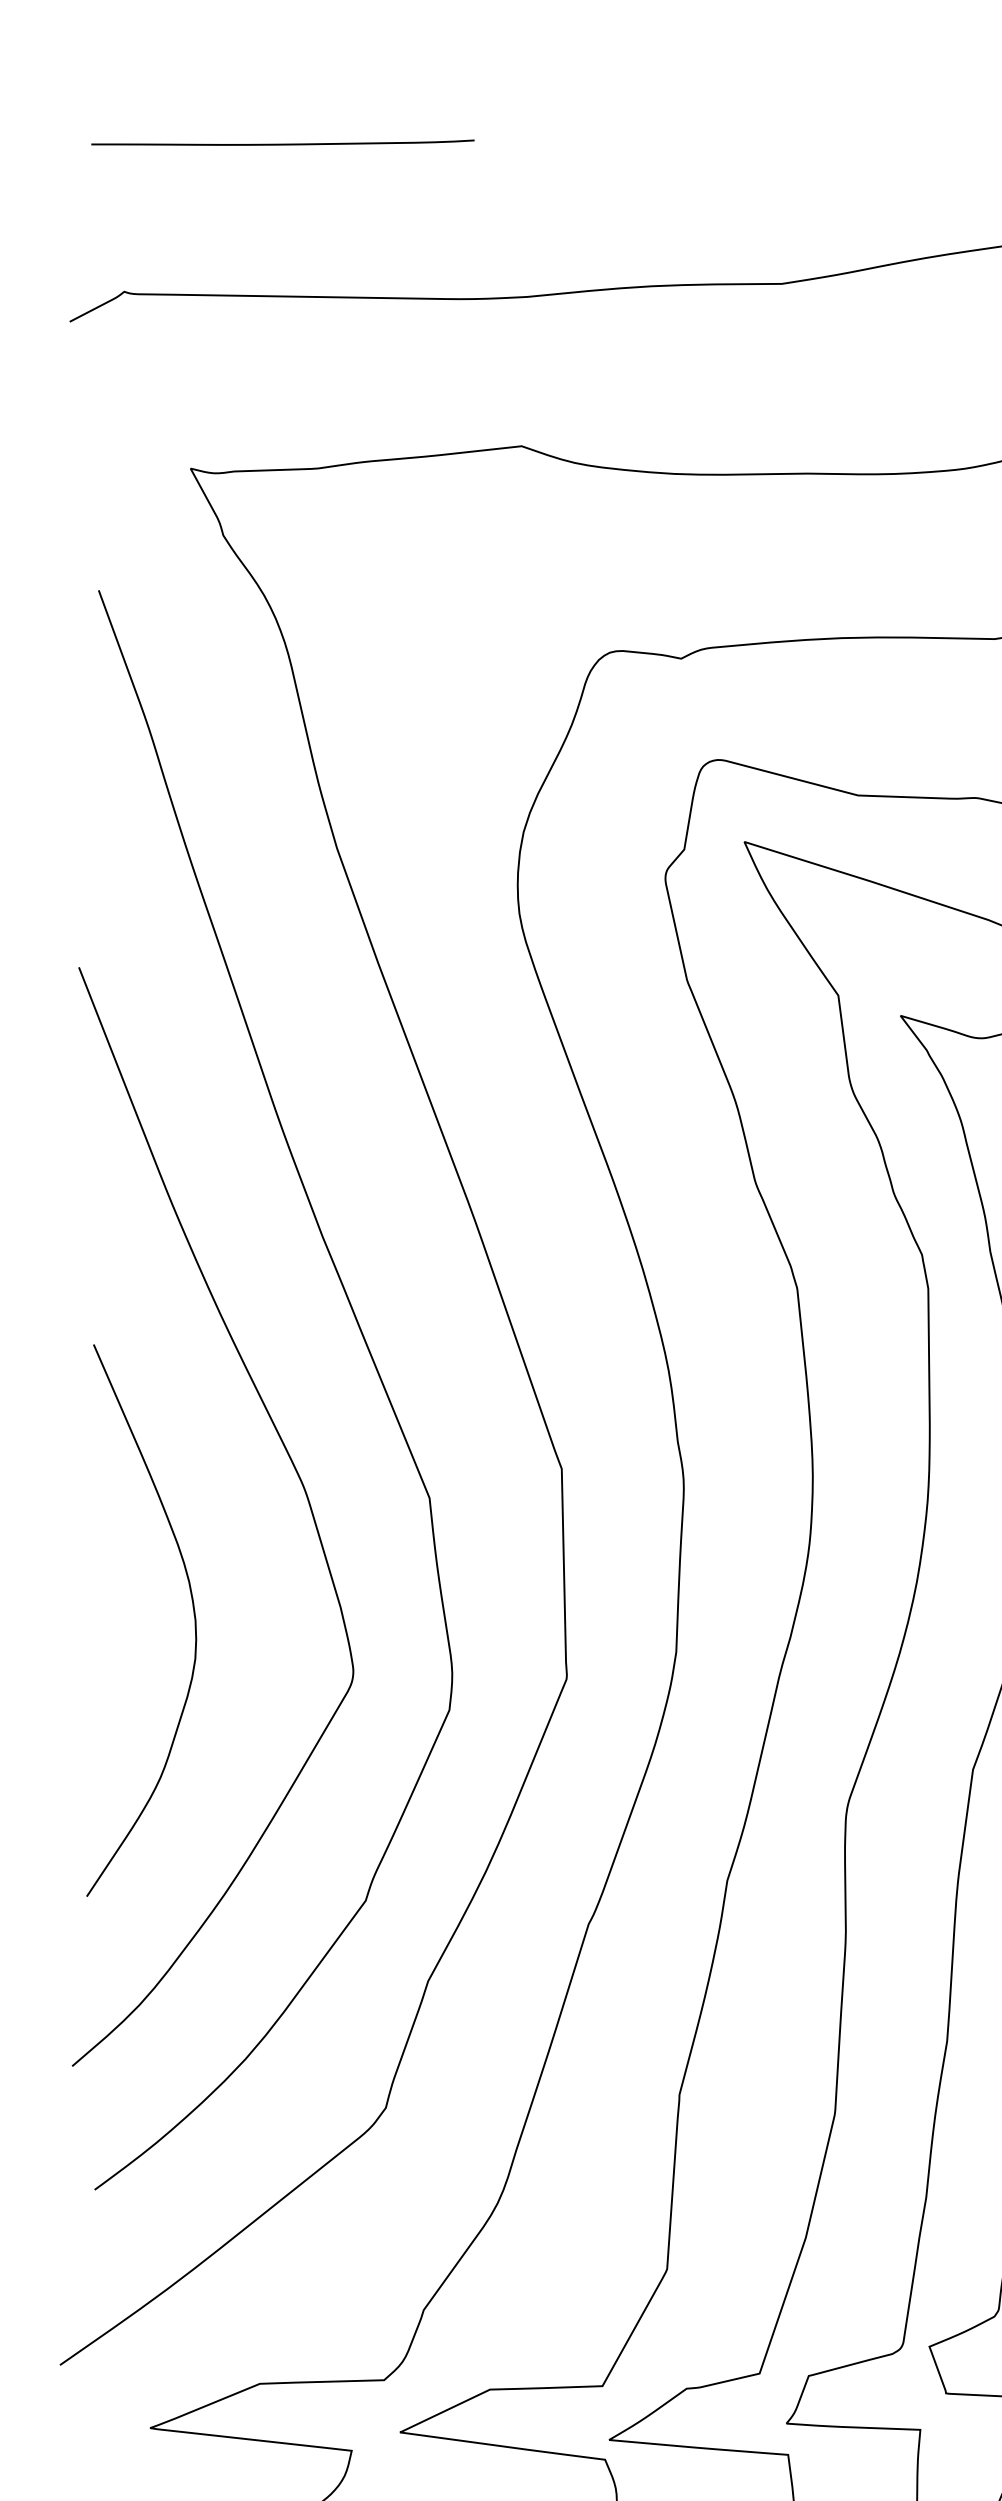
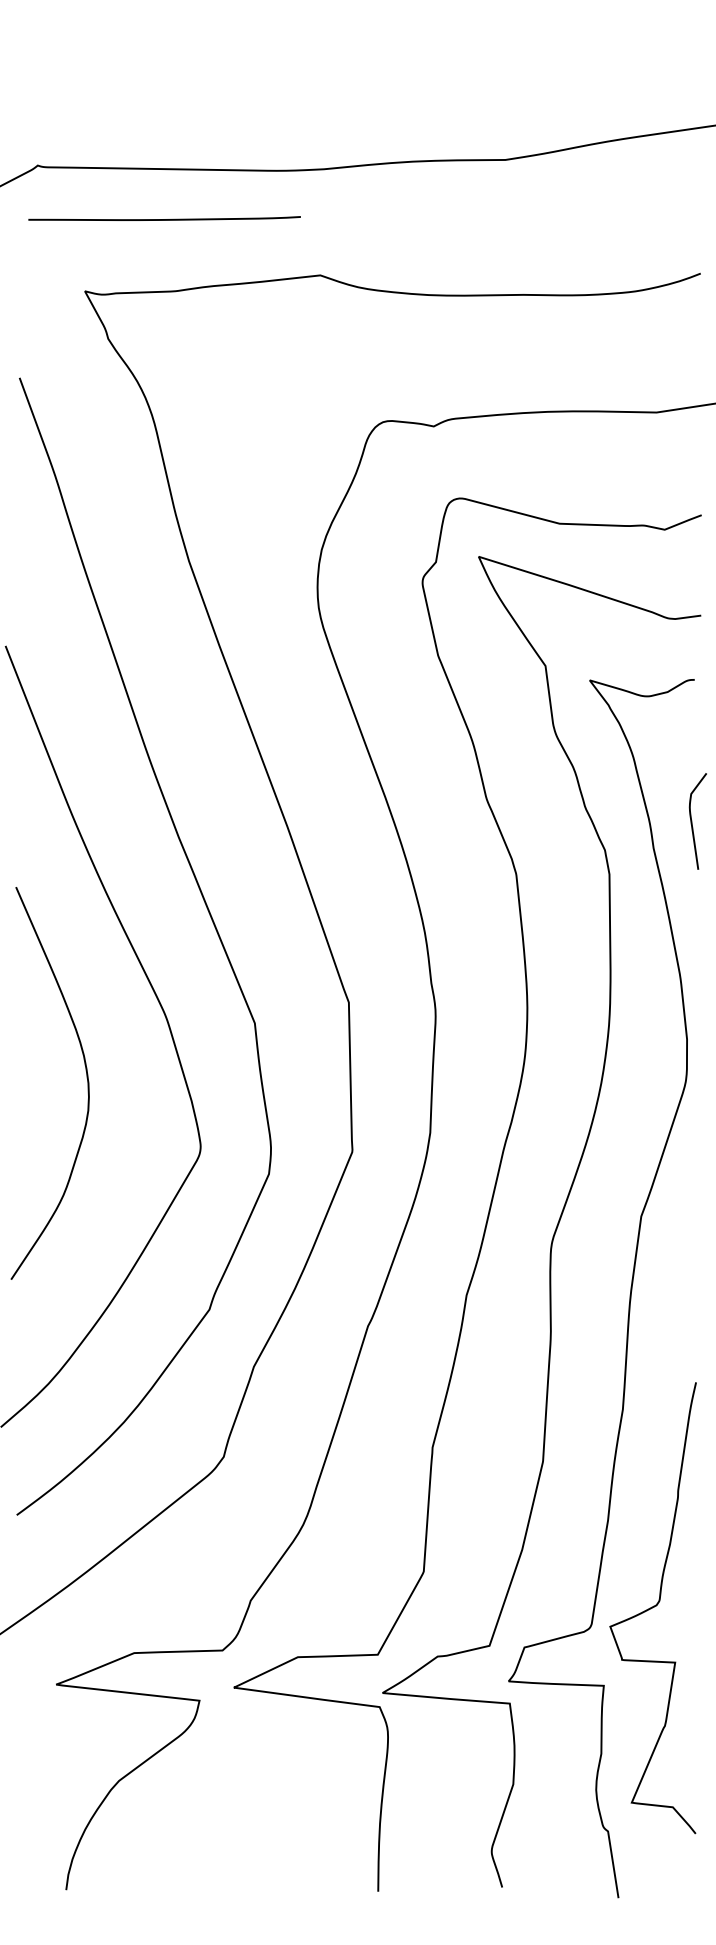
curve: (282, 144) -> (164, 219), moved
curve: (192, 1613) -> (86, 1078), moved

